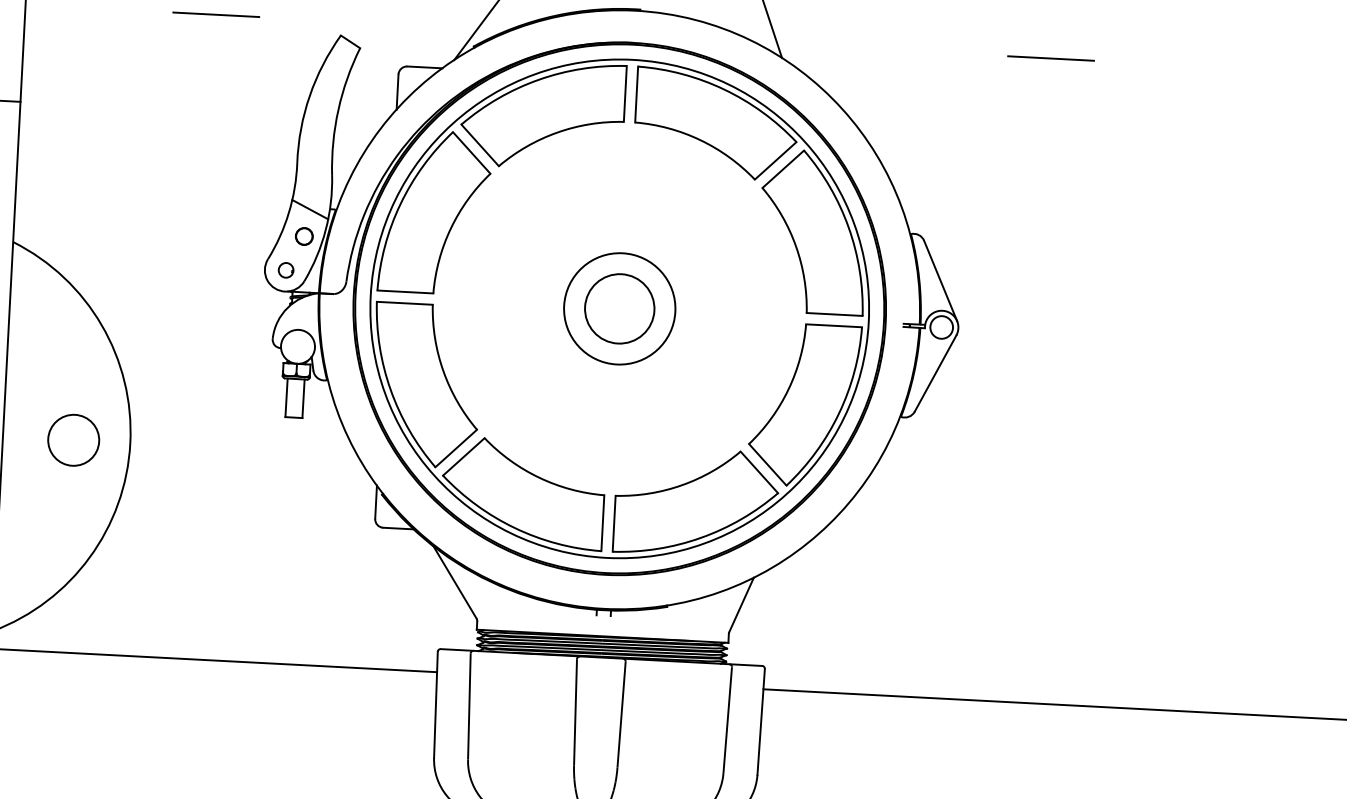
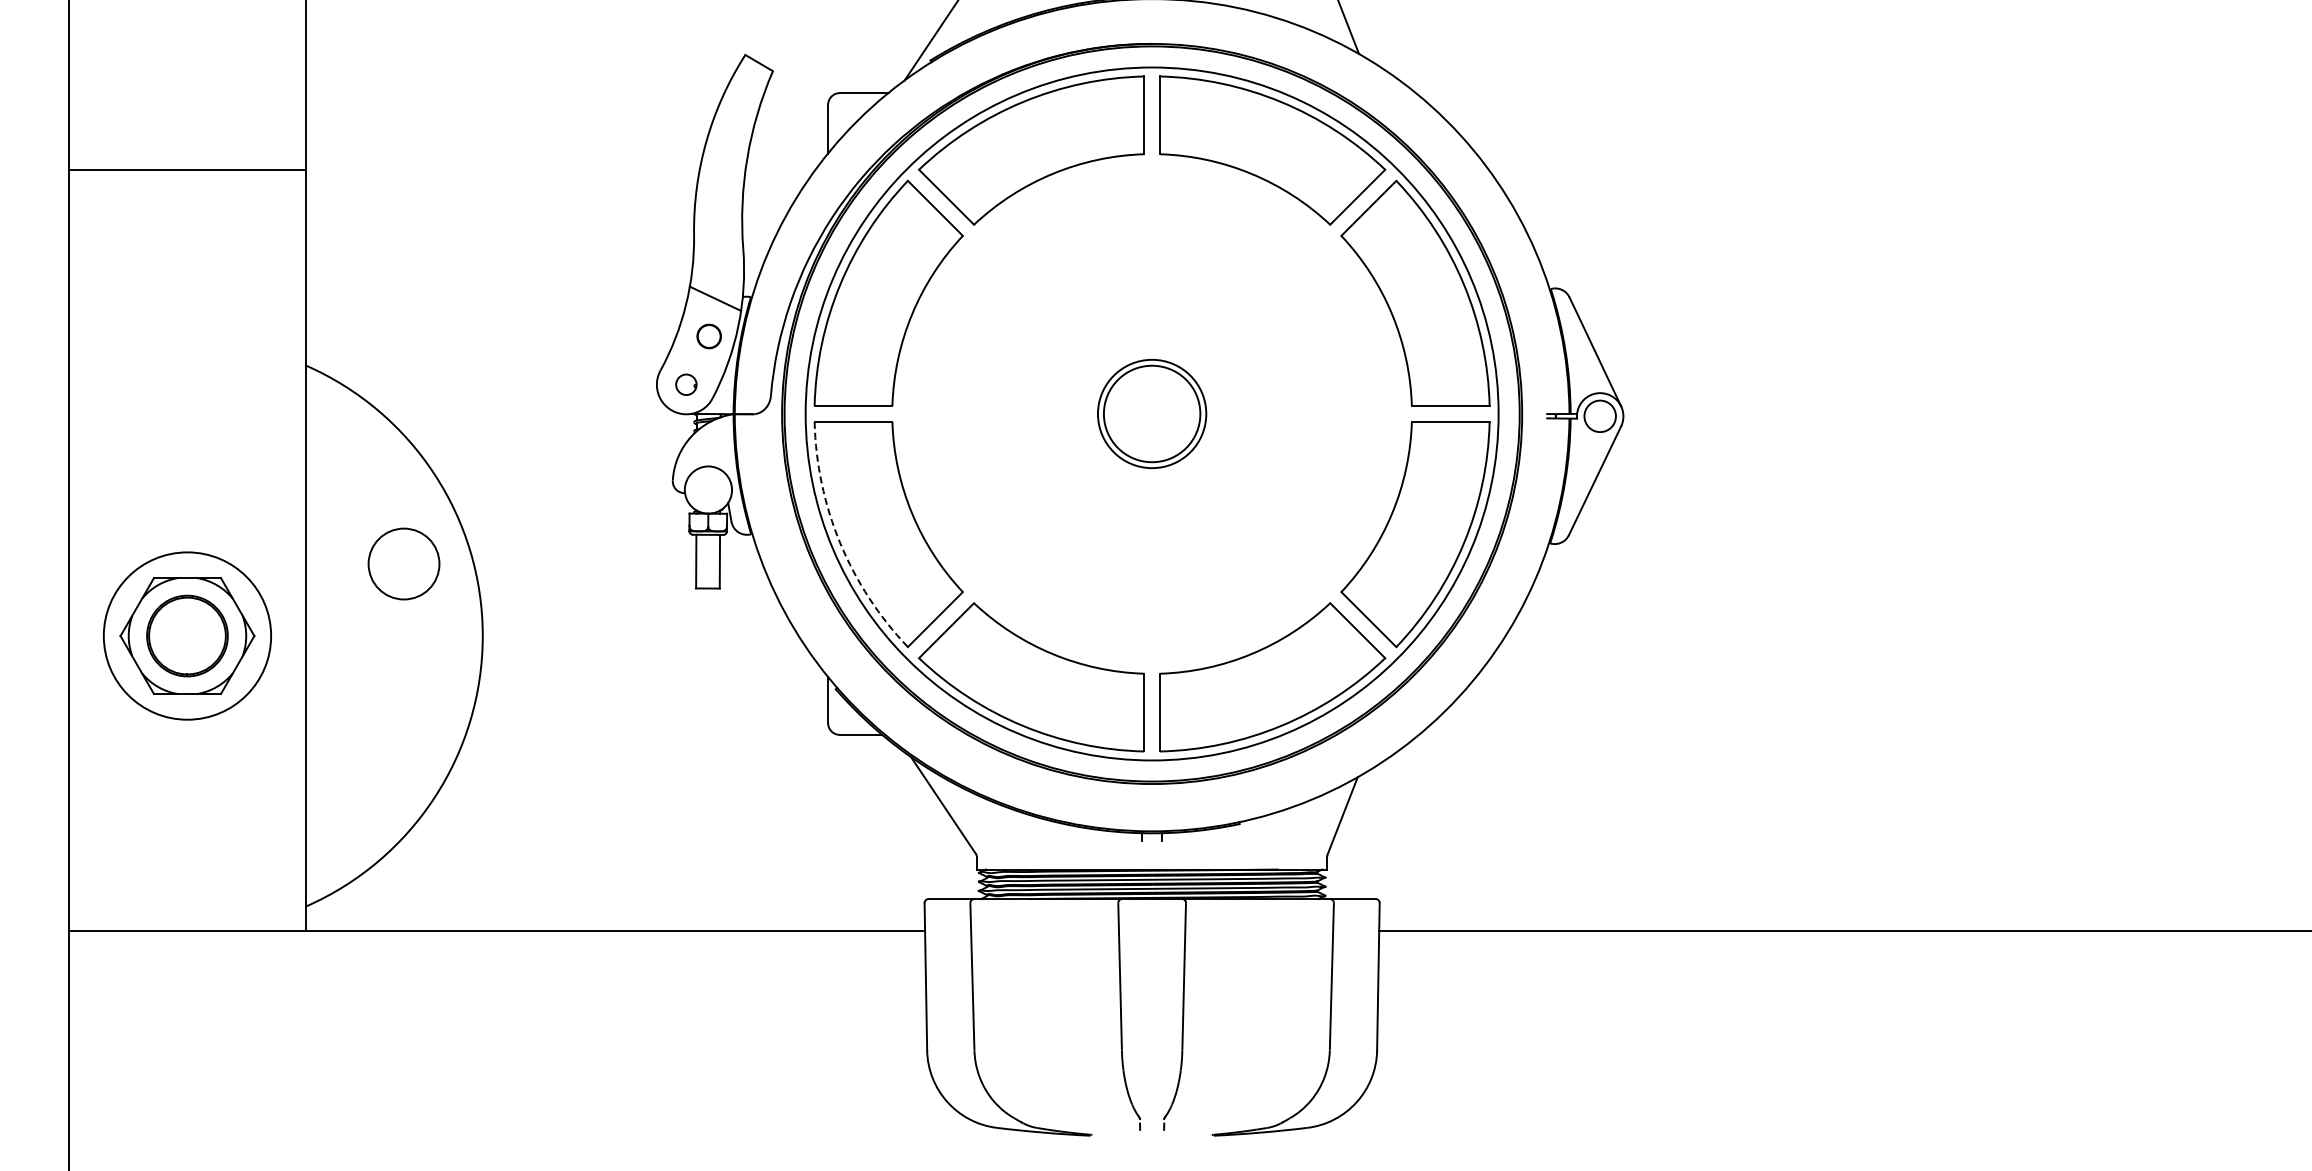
line: (216, 14) -> (570, 34), removed
line: (1051, 58) -> (1732, 35), removed
circle: (619, 308) -> (1151, 413), size x0.7
arc: (390, 390) -> (840, 543), solid -> dashed
circle: (73, 439) -> (403, 563), moved

